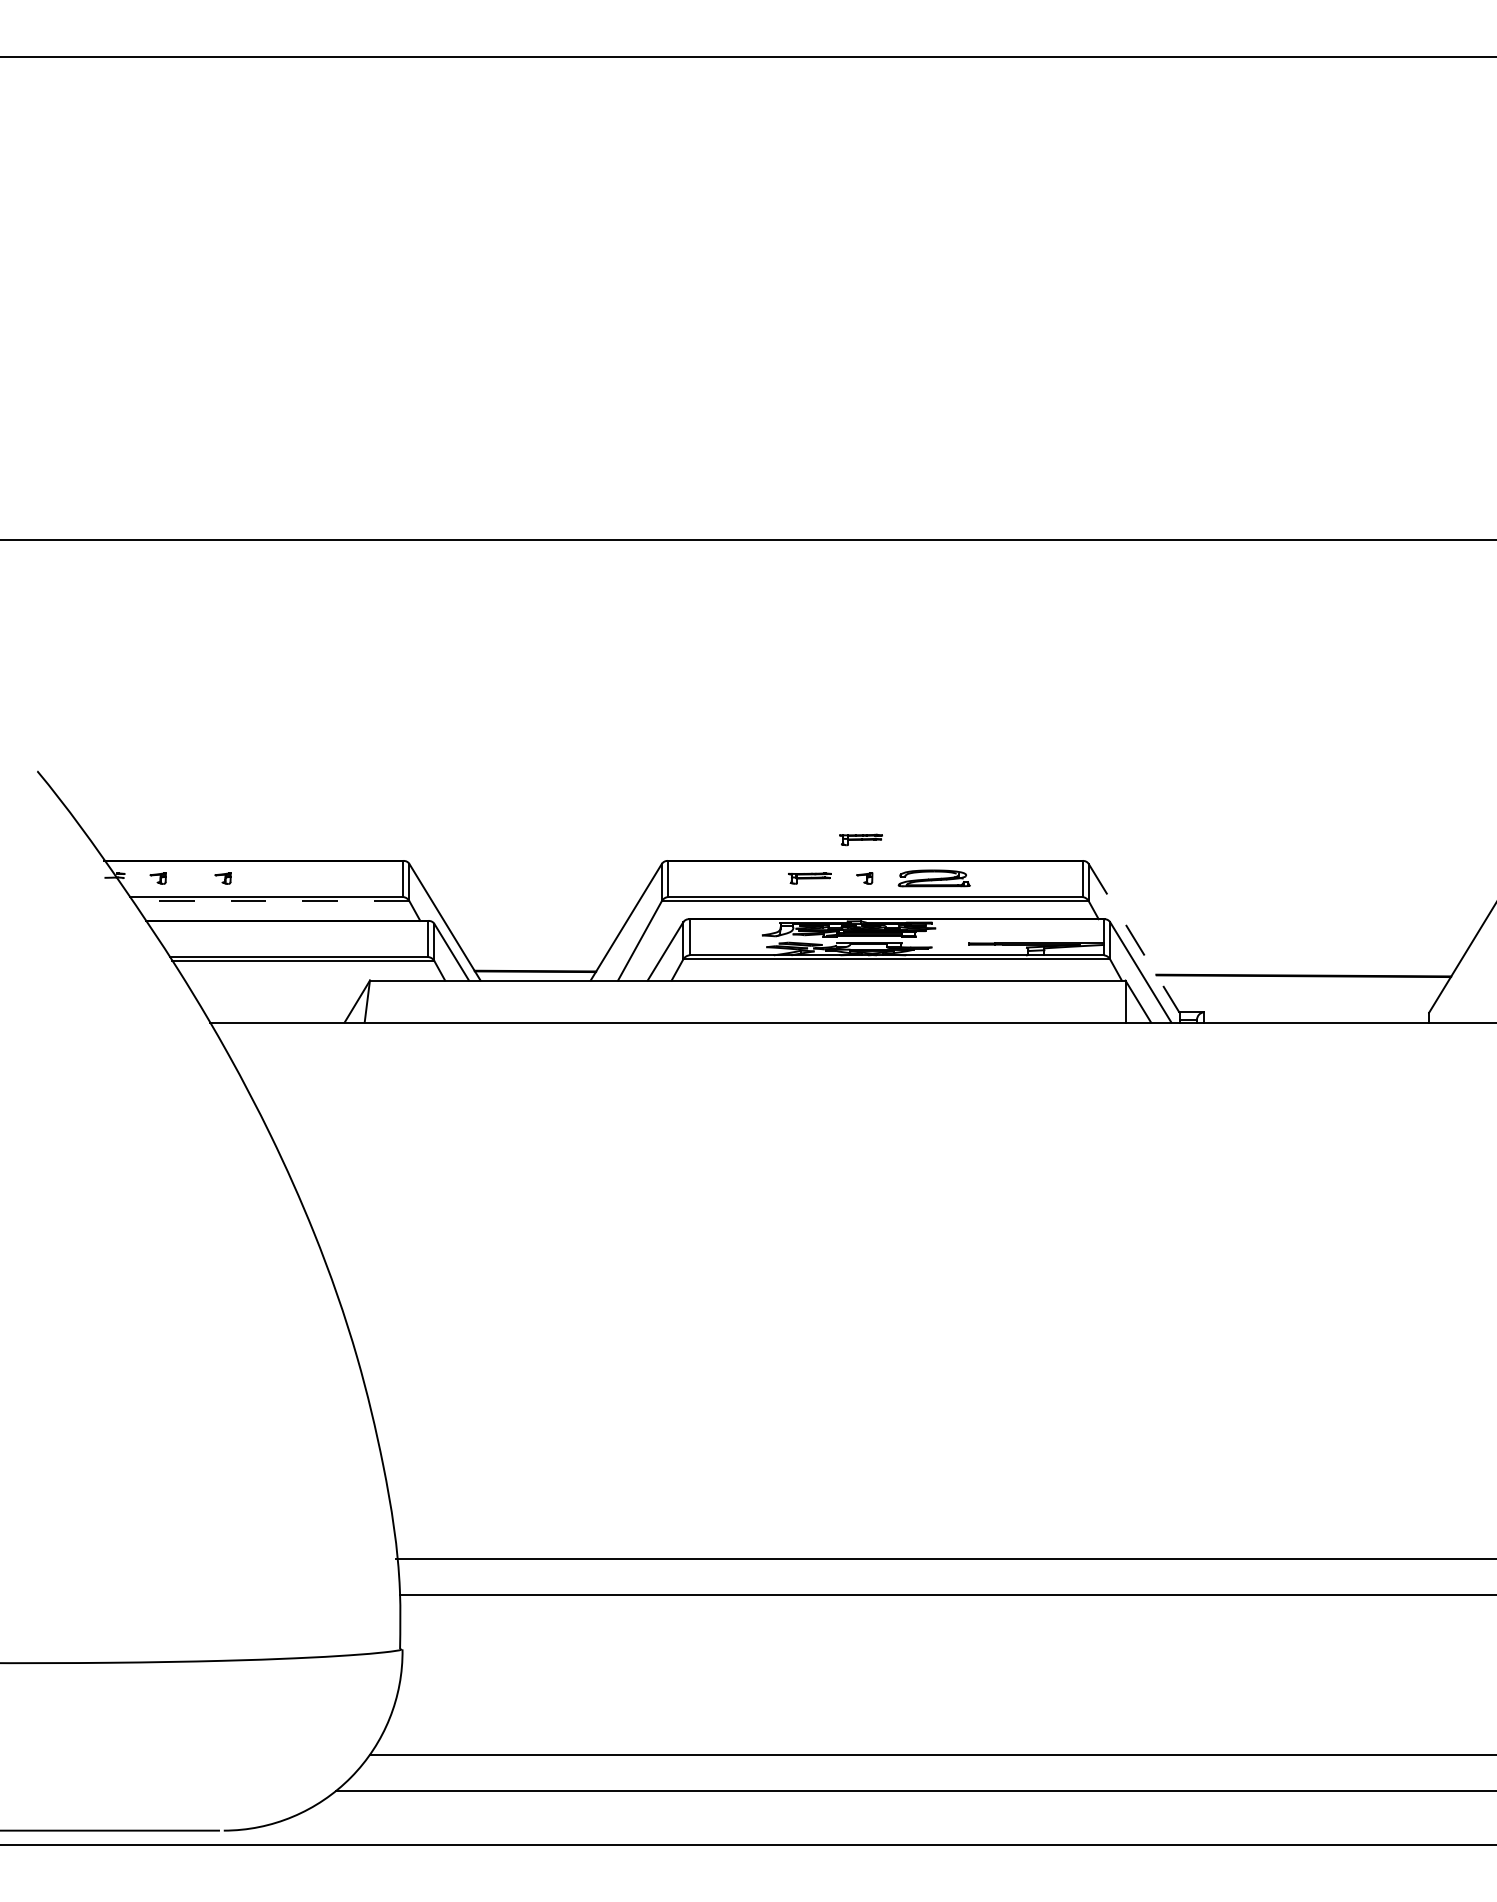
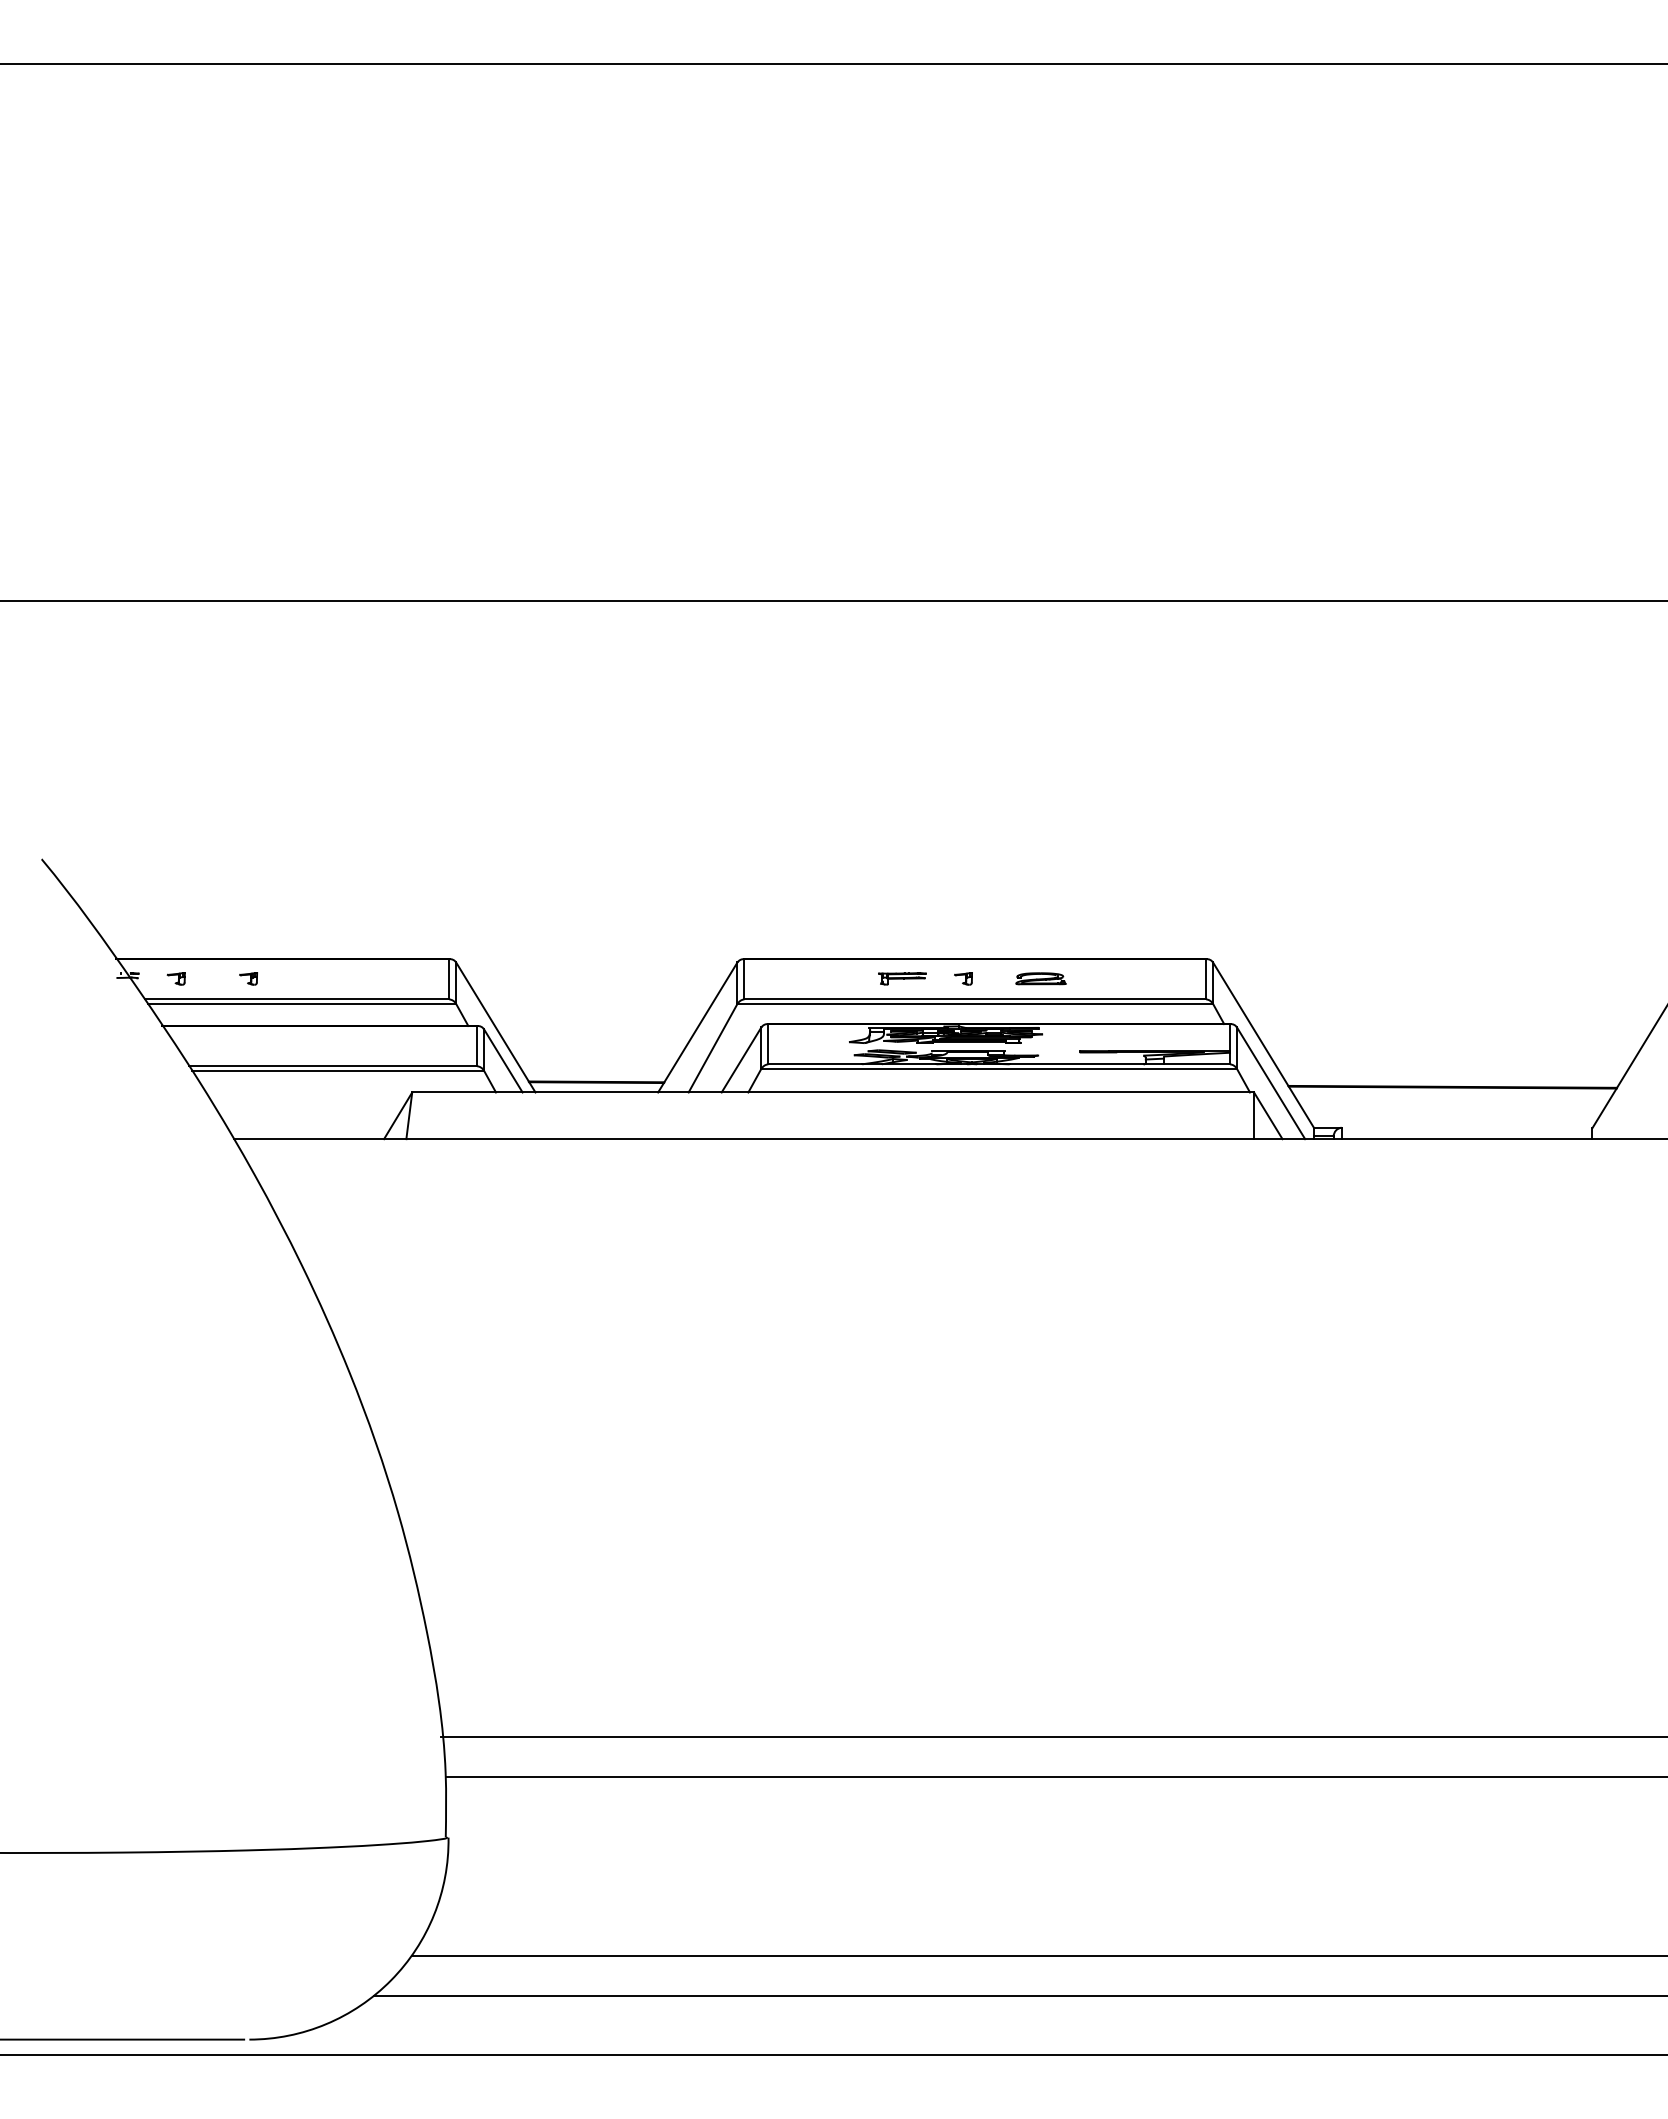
part: (861, 839) -> (959, 935), removed
part: (933, 878) -> (1040, 978), size x0.62
line: (270, 900) -> (301, 1003), dashed -> solid
line: (1133, 938) -> (1263, 1045), dashed -> solid

